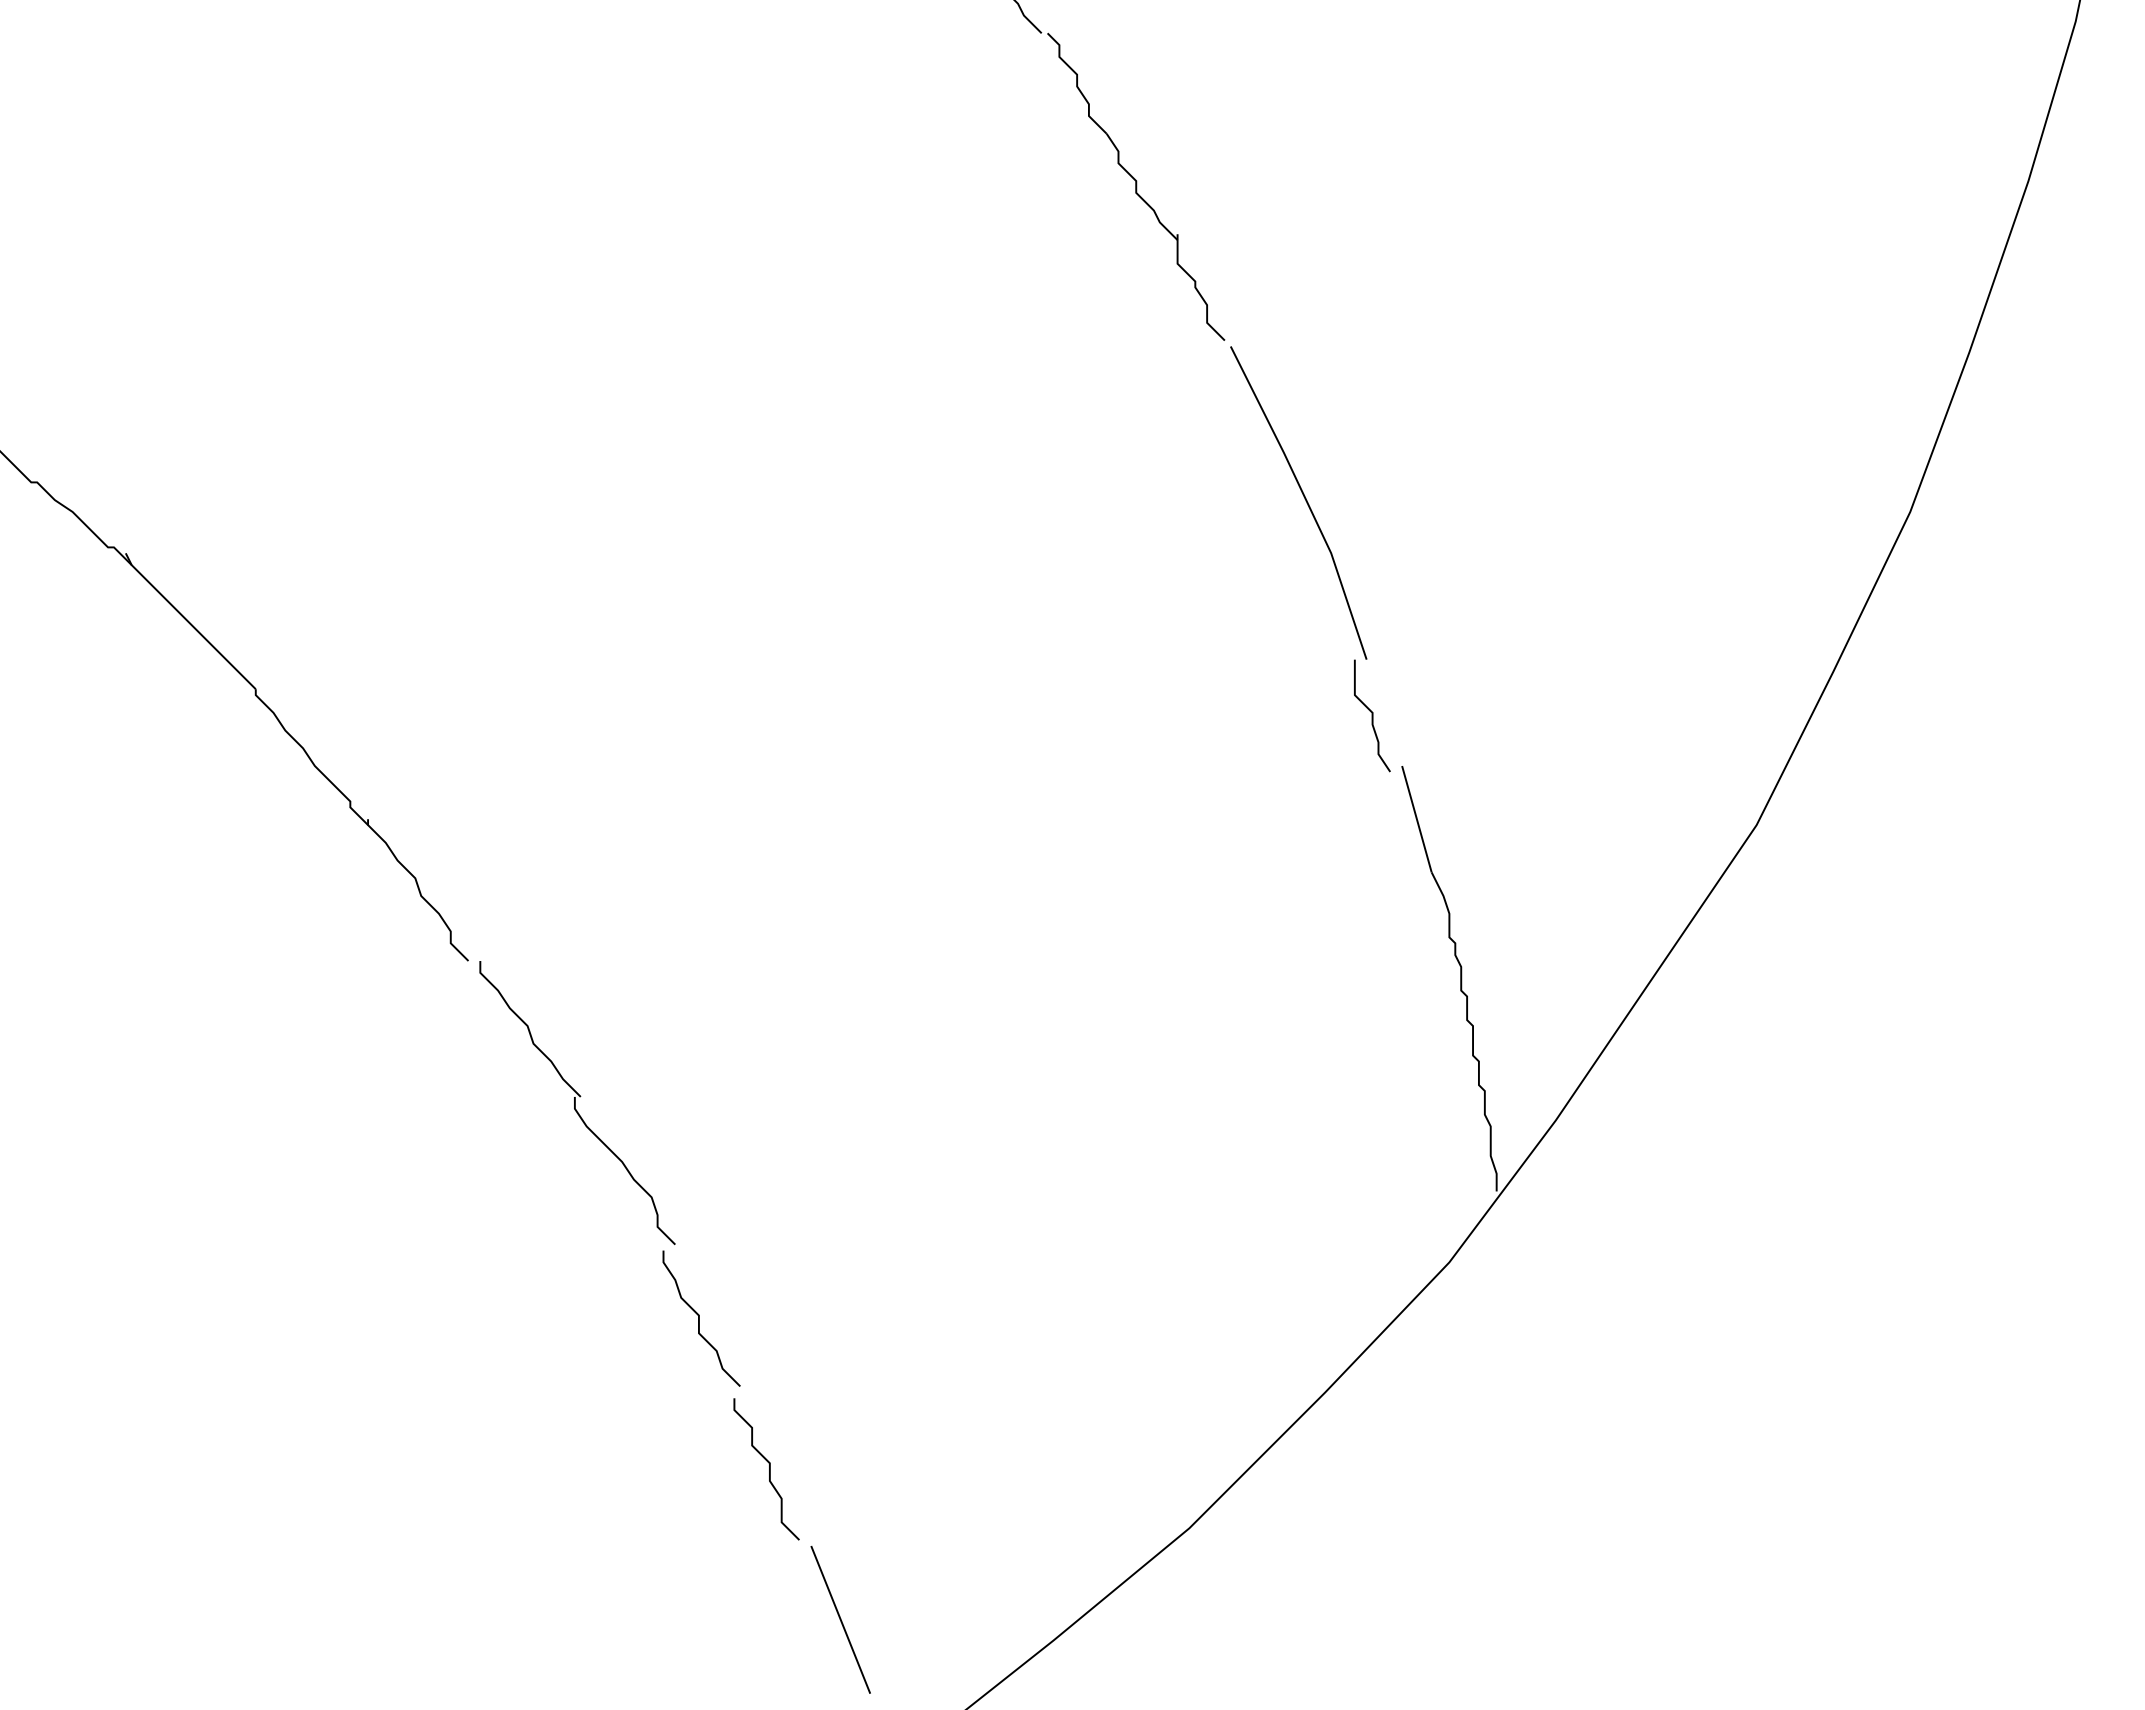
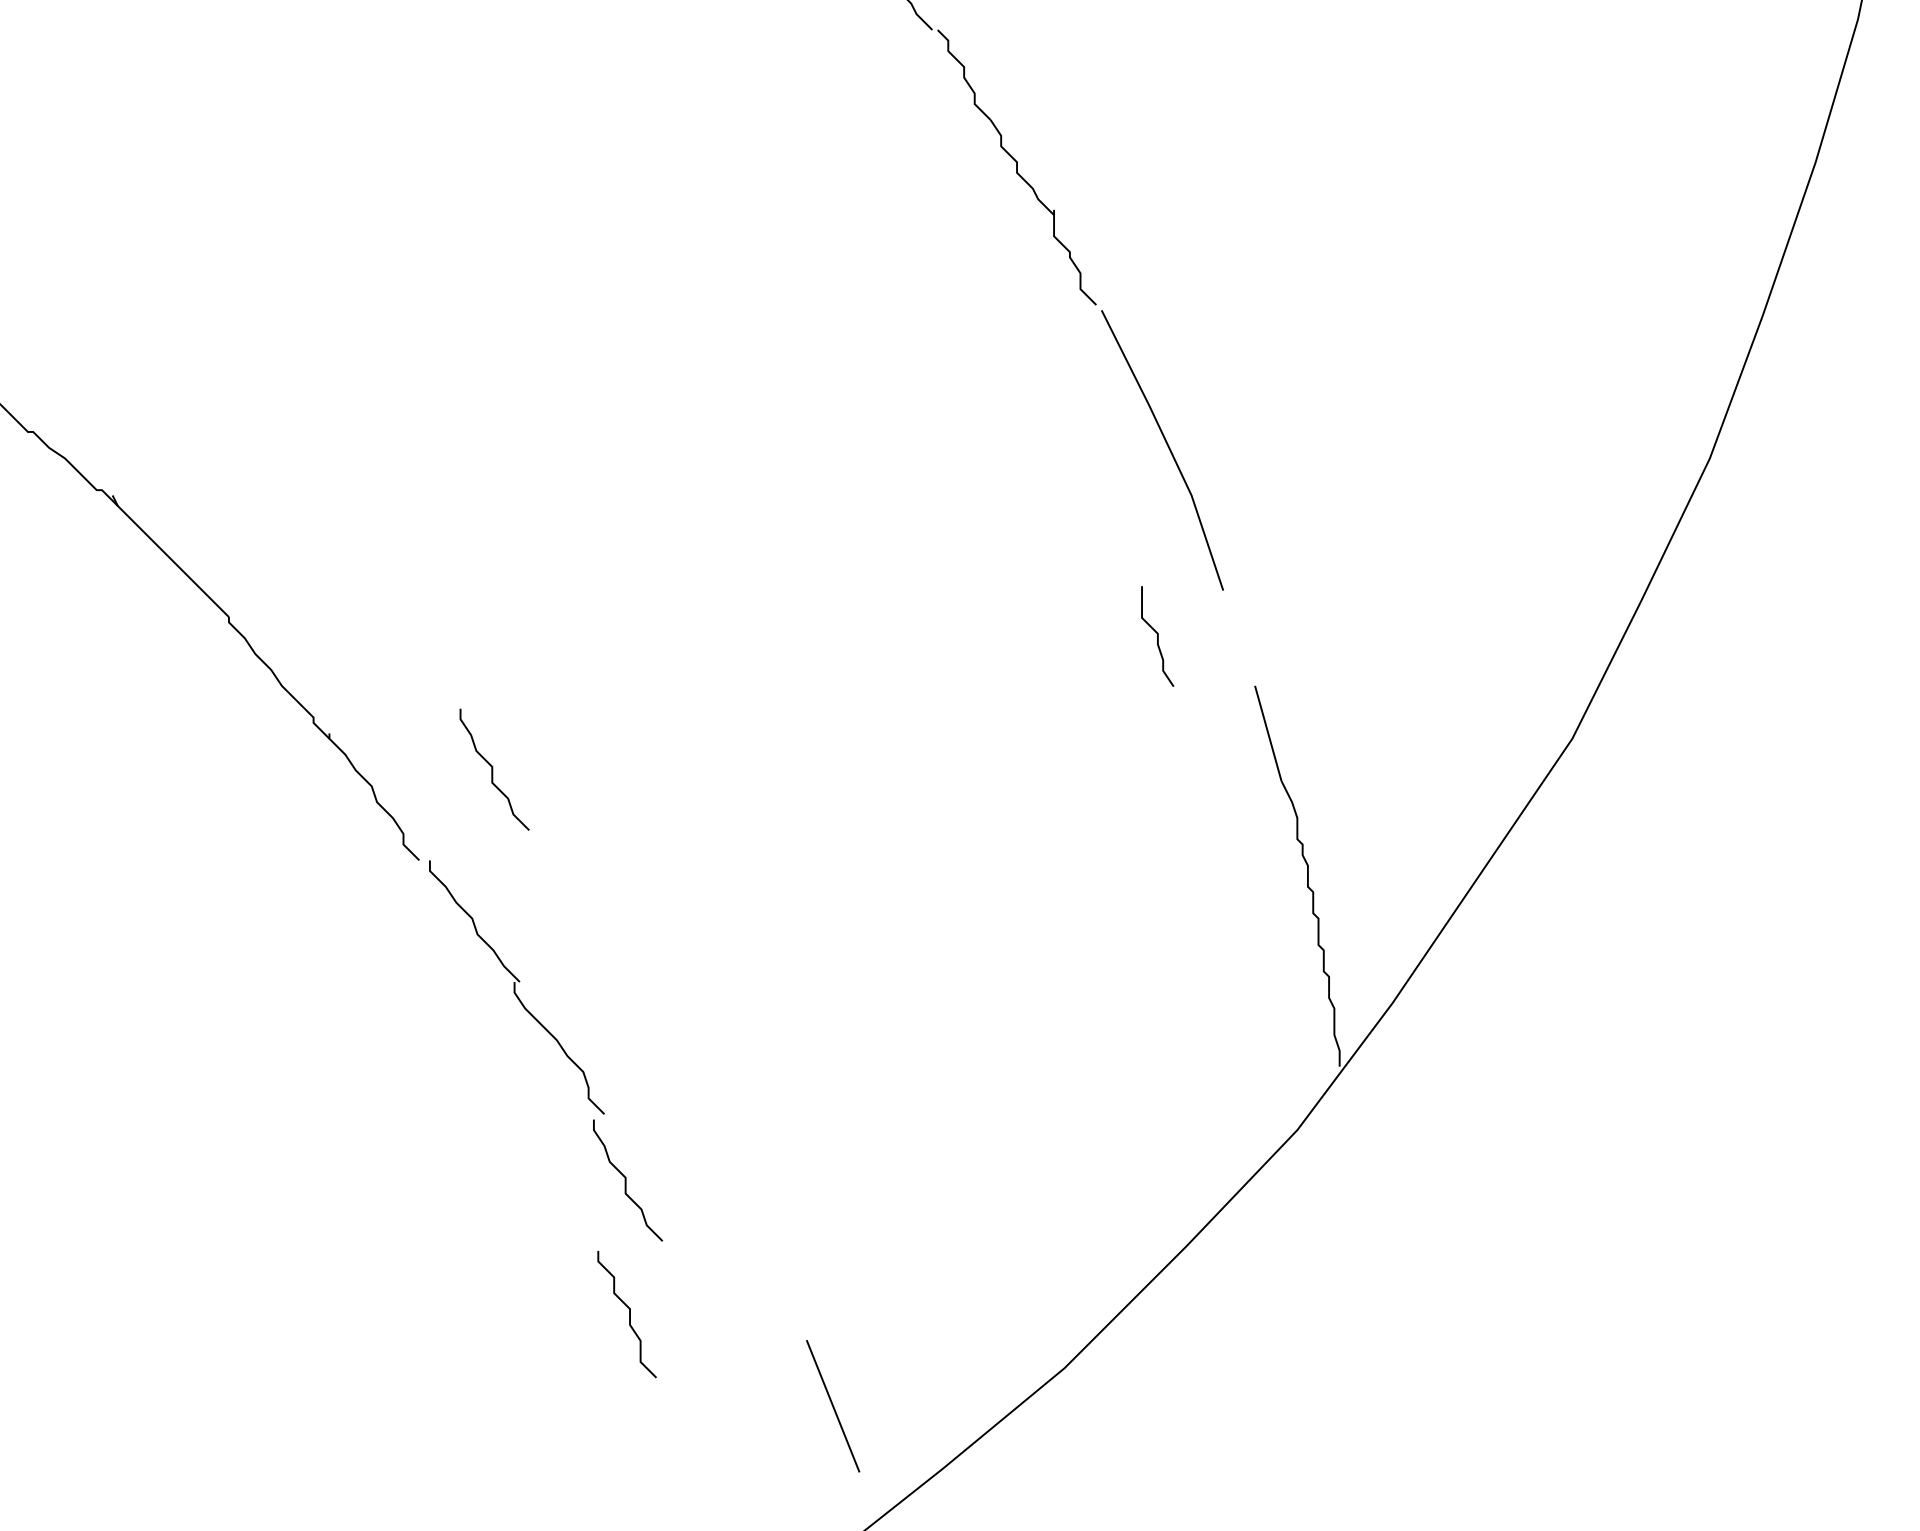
curve: (1372, 715) -> (1157, 636), moved
curve: (550, 859) -> (492, 769), added
curve: (769, 1469) -> (629, 1314), moved
line: (840, 1619) -> (832, 1405), moved

